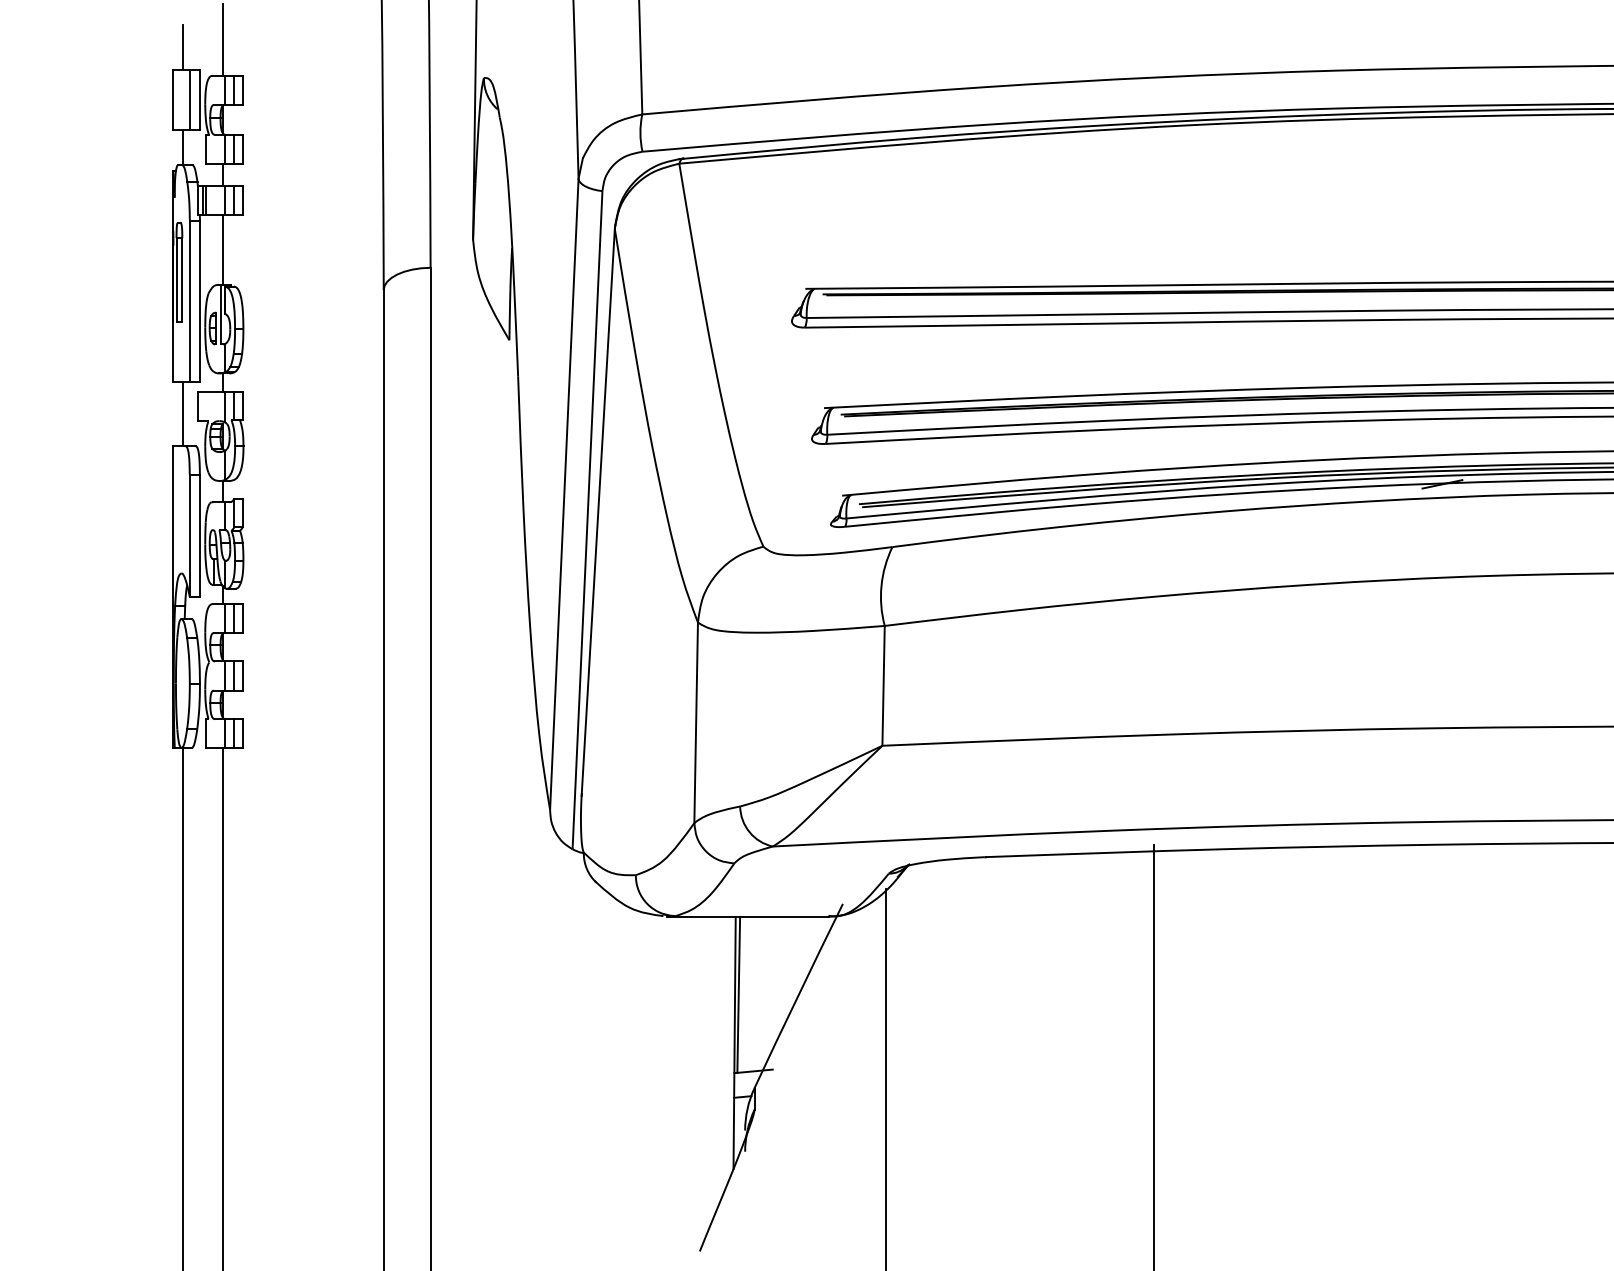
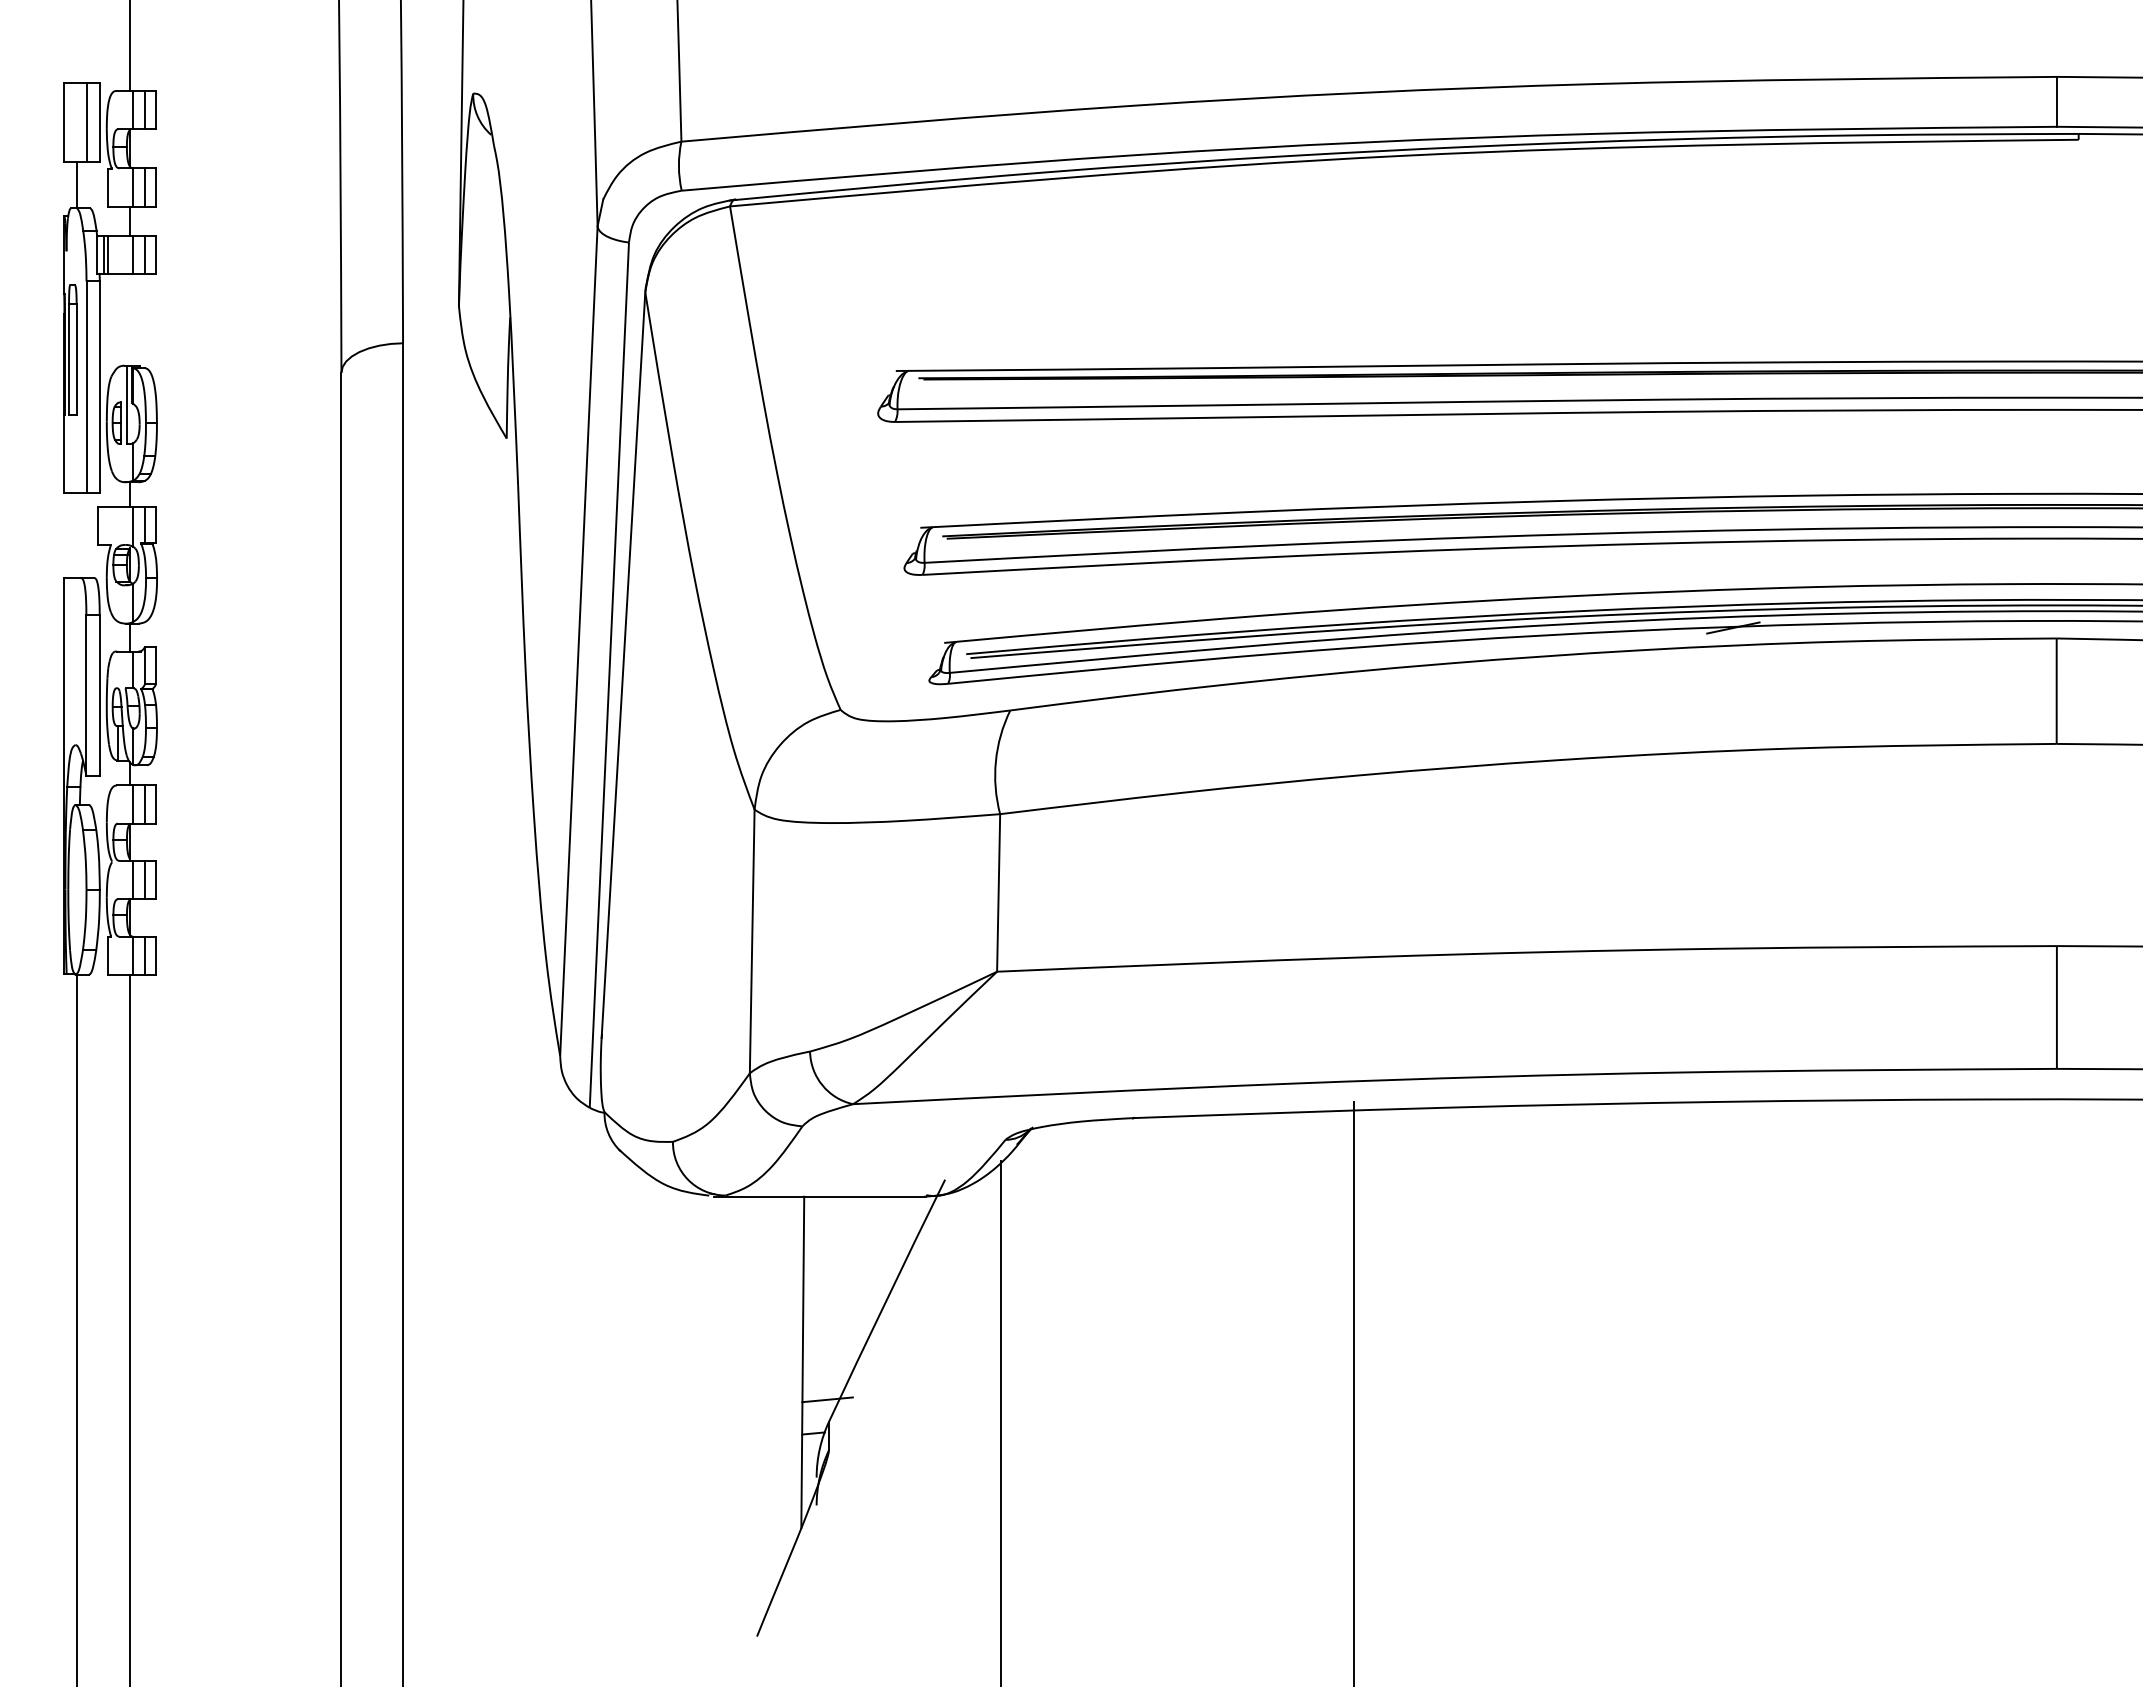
line: (182, 47) -> (77, 53), removed
line: (223, 249) -> (130, 319), removed
line: (182, 413) -> (77, 535), removed
line: (738, 994) -> (807, 1298), removed

